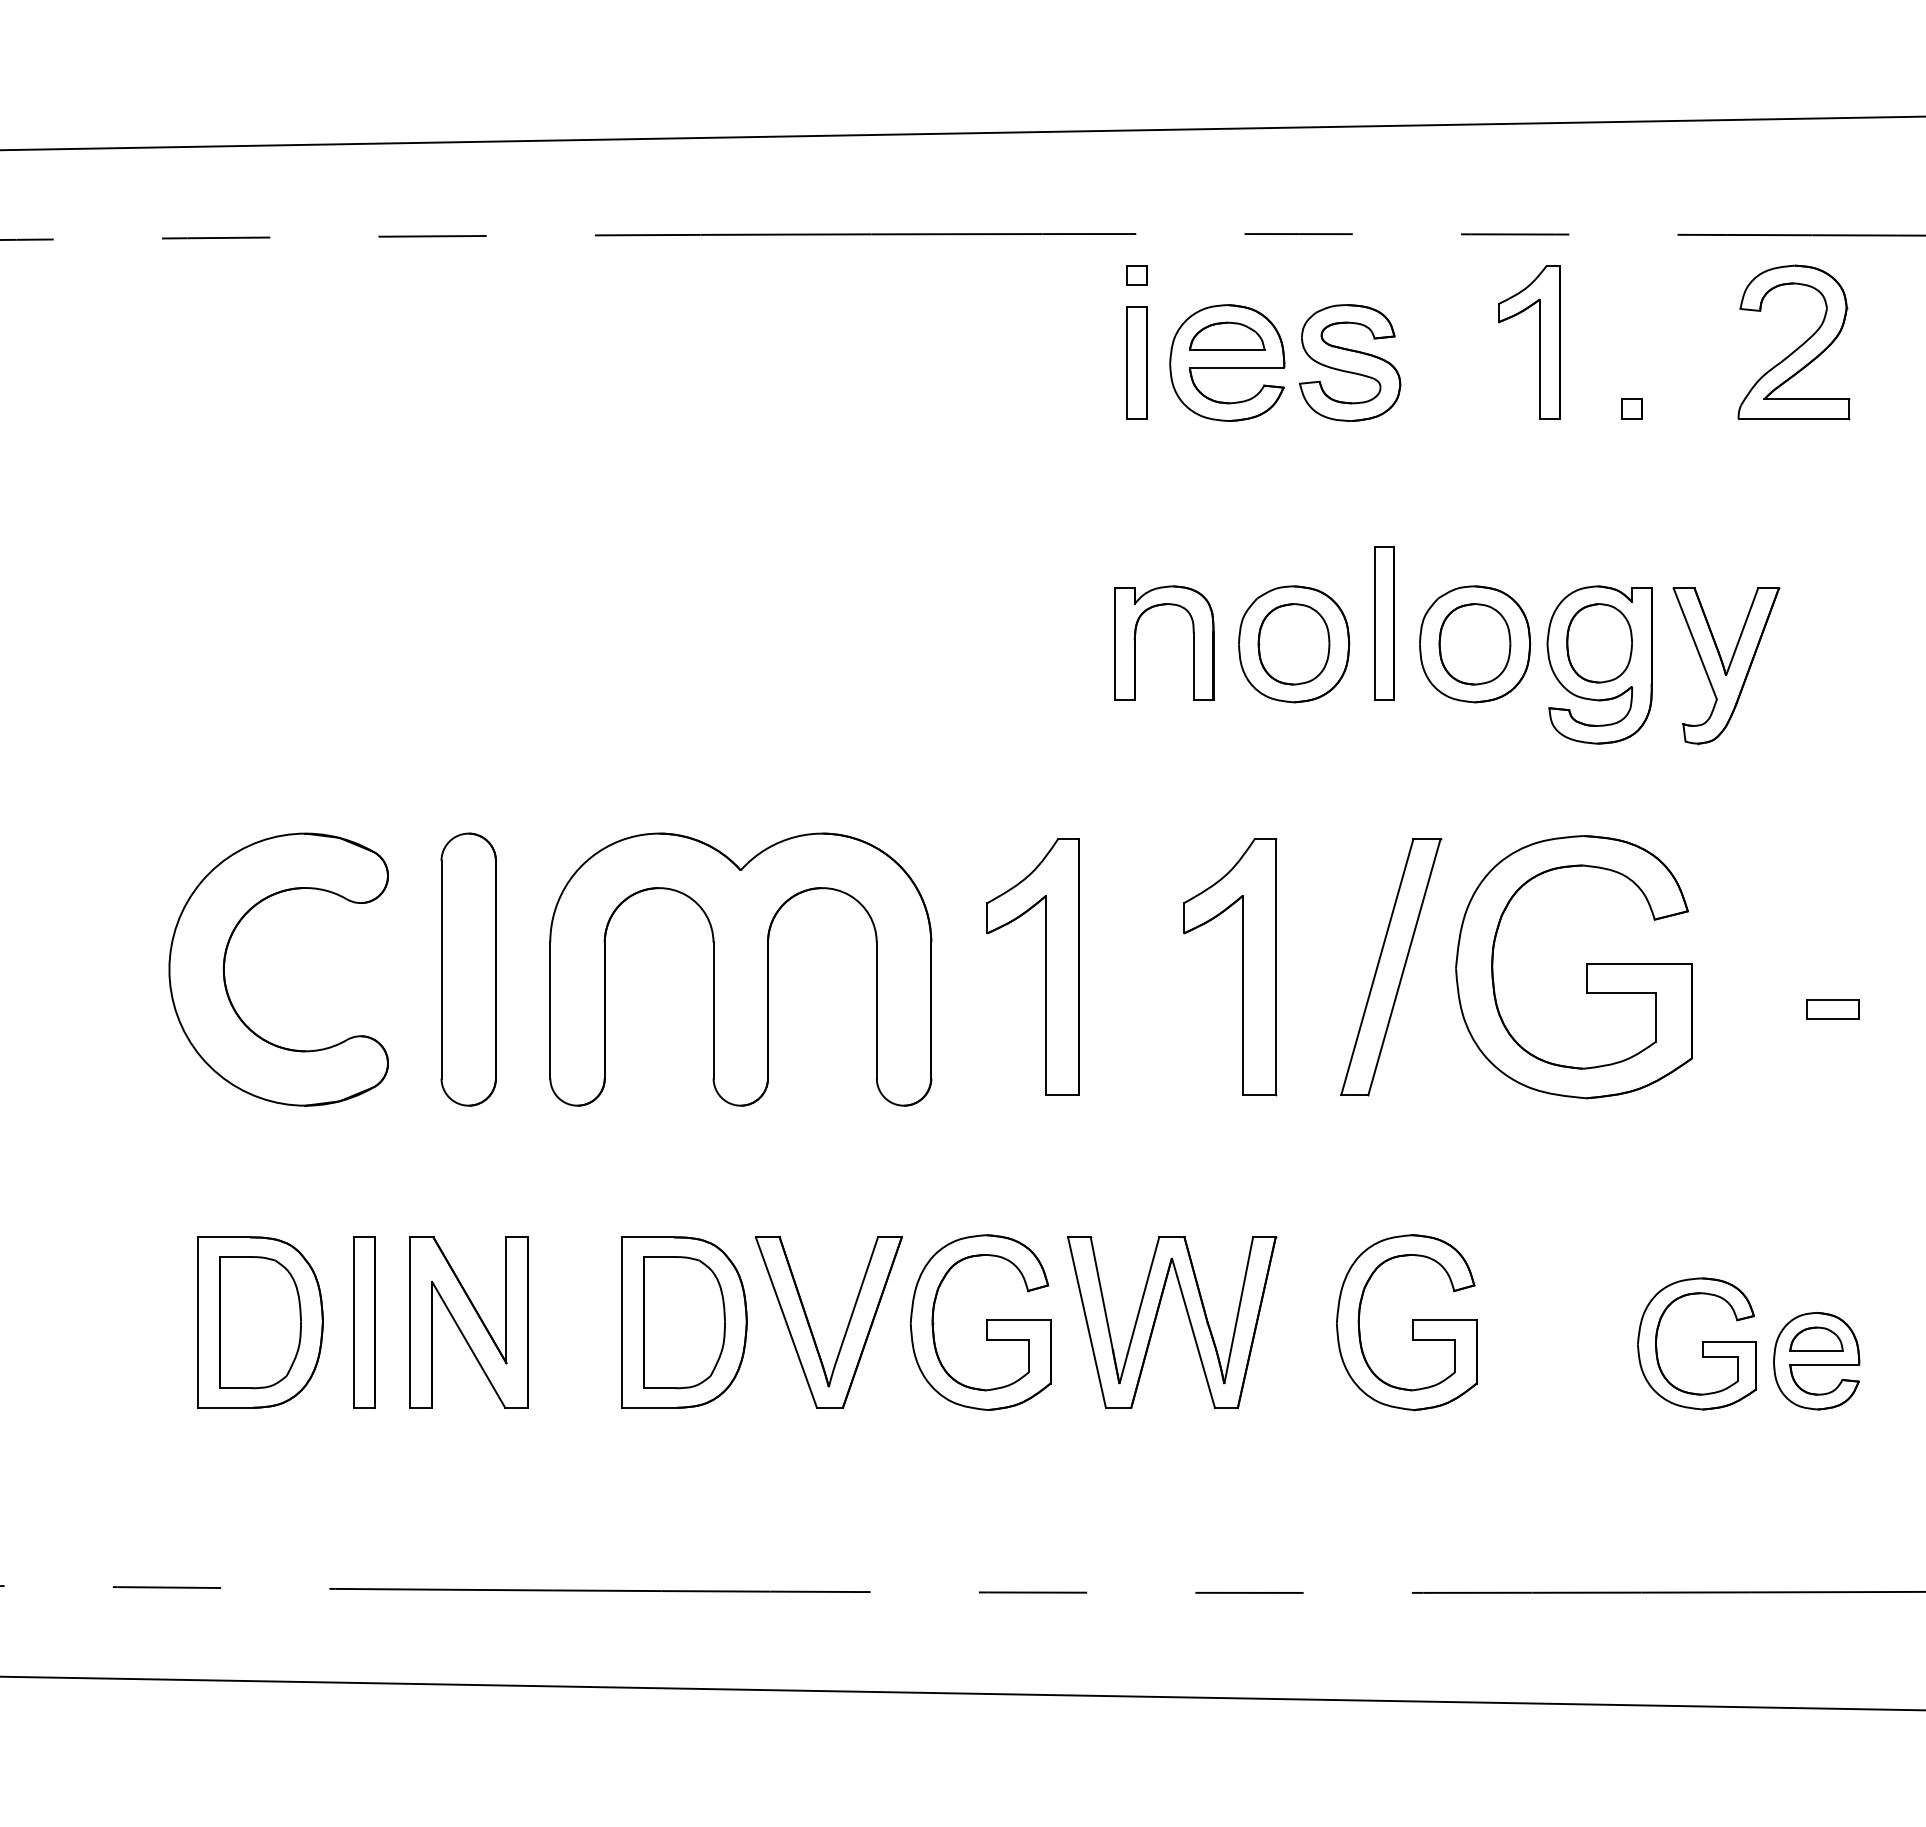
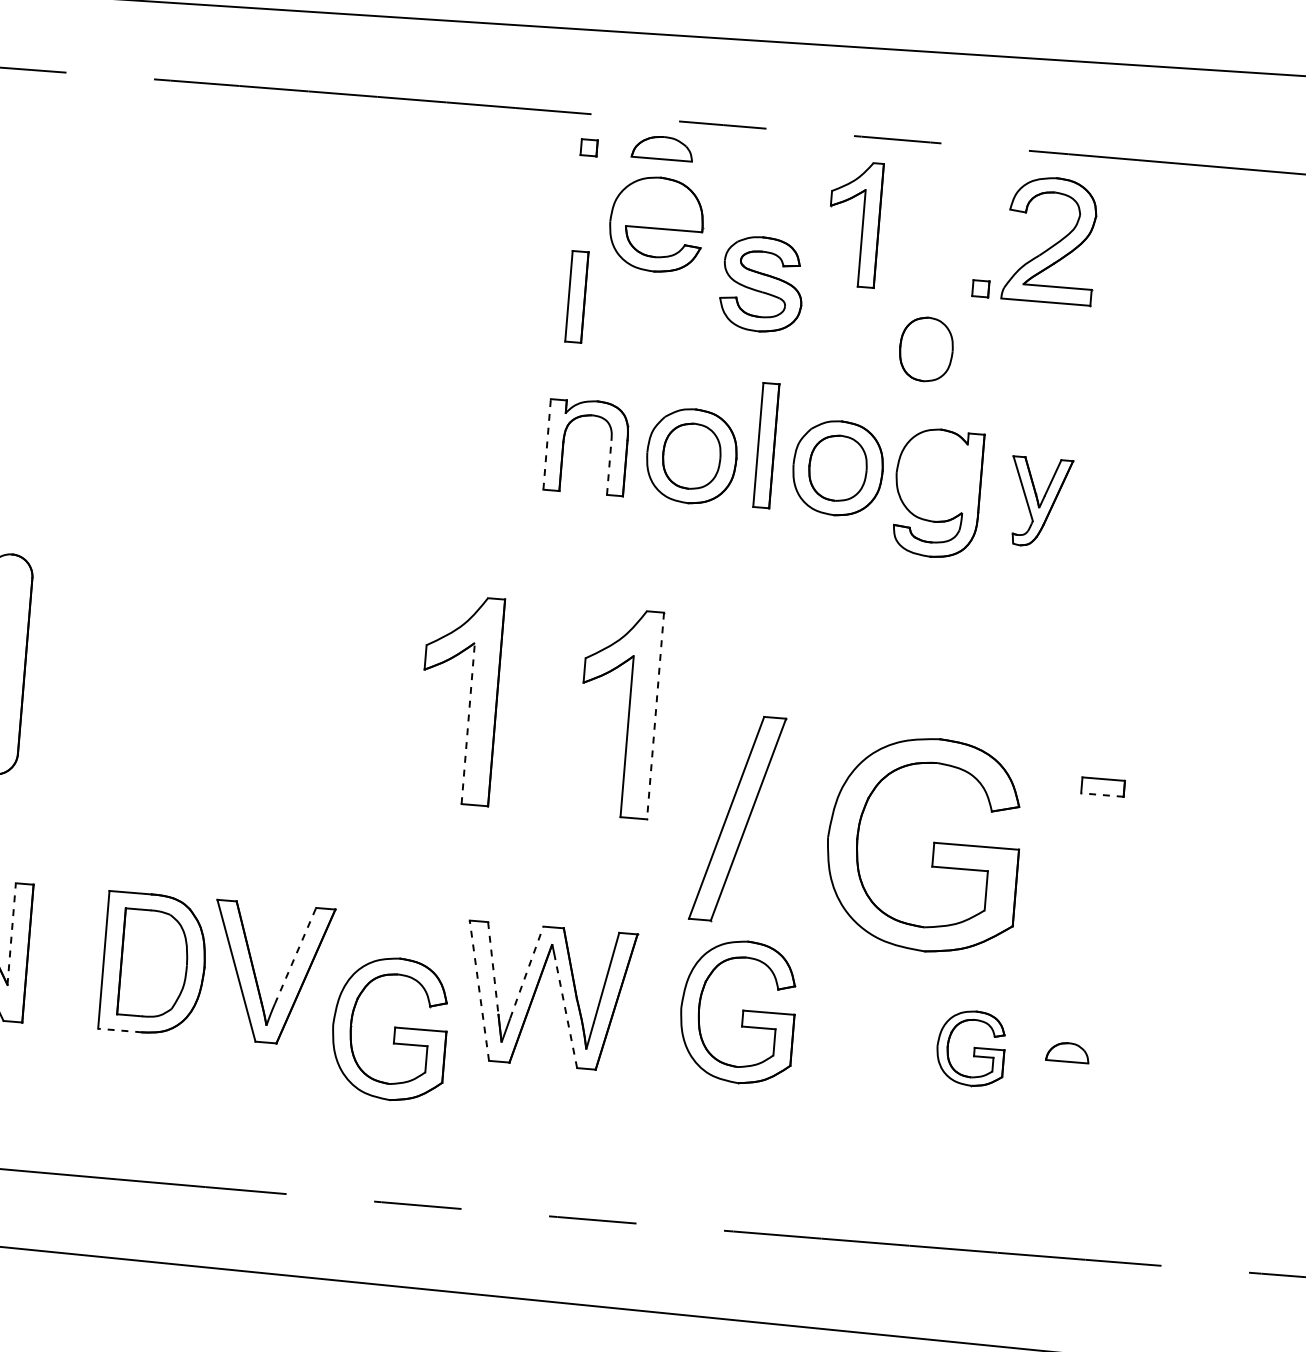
part: (1227, 335) -> (663, 147), moved
part: (1539, 342) -> (862, 224), moved
part: (1798, 346) -> (1054, 243), moved
part: (1136, 362) -> (576, 296), moved
part: (1350, 362) -> (762, 284), moved
line: (1115, 643) -> (547, 443), solid -> dashed
part: (1599, 643) -> (926, 349), moved
line: (1193, 666) -> (609, 467), solid -> dashed
part: (1726, 666) -> (1039, 502), size x0.7
line: (1275, 967) -> (655, 716), solid -> dashed
part: (1391, 967) -> (738, 819), moved
part: (1586, 967) -> (933, 845), moved
part: (740, 969) -> (222, 682), removed
line: (1046, 995) -> (468, 723), solid -> dashed
line: (1832, 1019) -> (1102, 795), solid -> dashed
line: (1101, 1293) -> (493, 968), solid -> dashed
line: (1143, 1295) -> (526, 972), solid -> dashed
line: (857, 1298) -> (295, 955), solid -> dashed
line: (506, 1300) -> (11, 934), solid -> dashed
part: (980, 1322) -> (389, 1028), moved
line: (1086, 1322) -> (479, 990), solid -> dashed
line: (1196, 1342) -> (566, 1014), solid -> dashed
part: (1696, 1343) -> (970, 1048), size x0.7
part: (1816, 1361) -> (1066, 1070), removed
line: (649, 1407) -> (120, 1030), solid -> dashed

